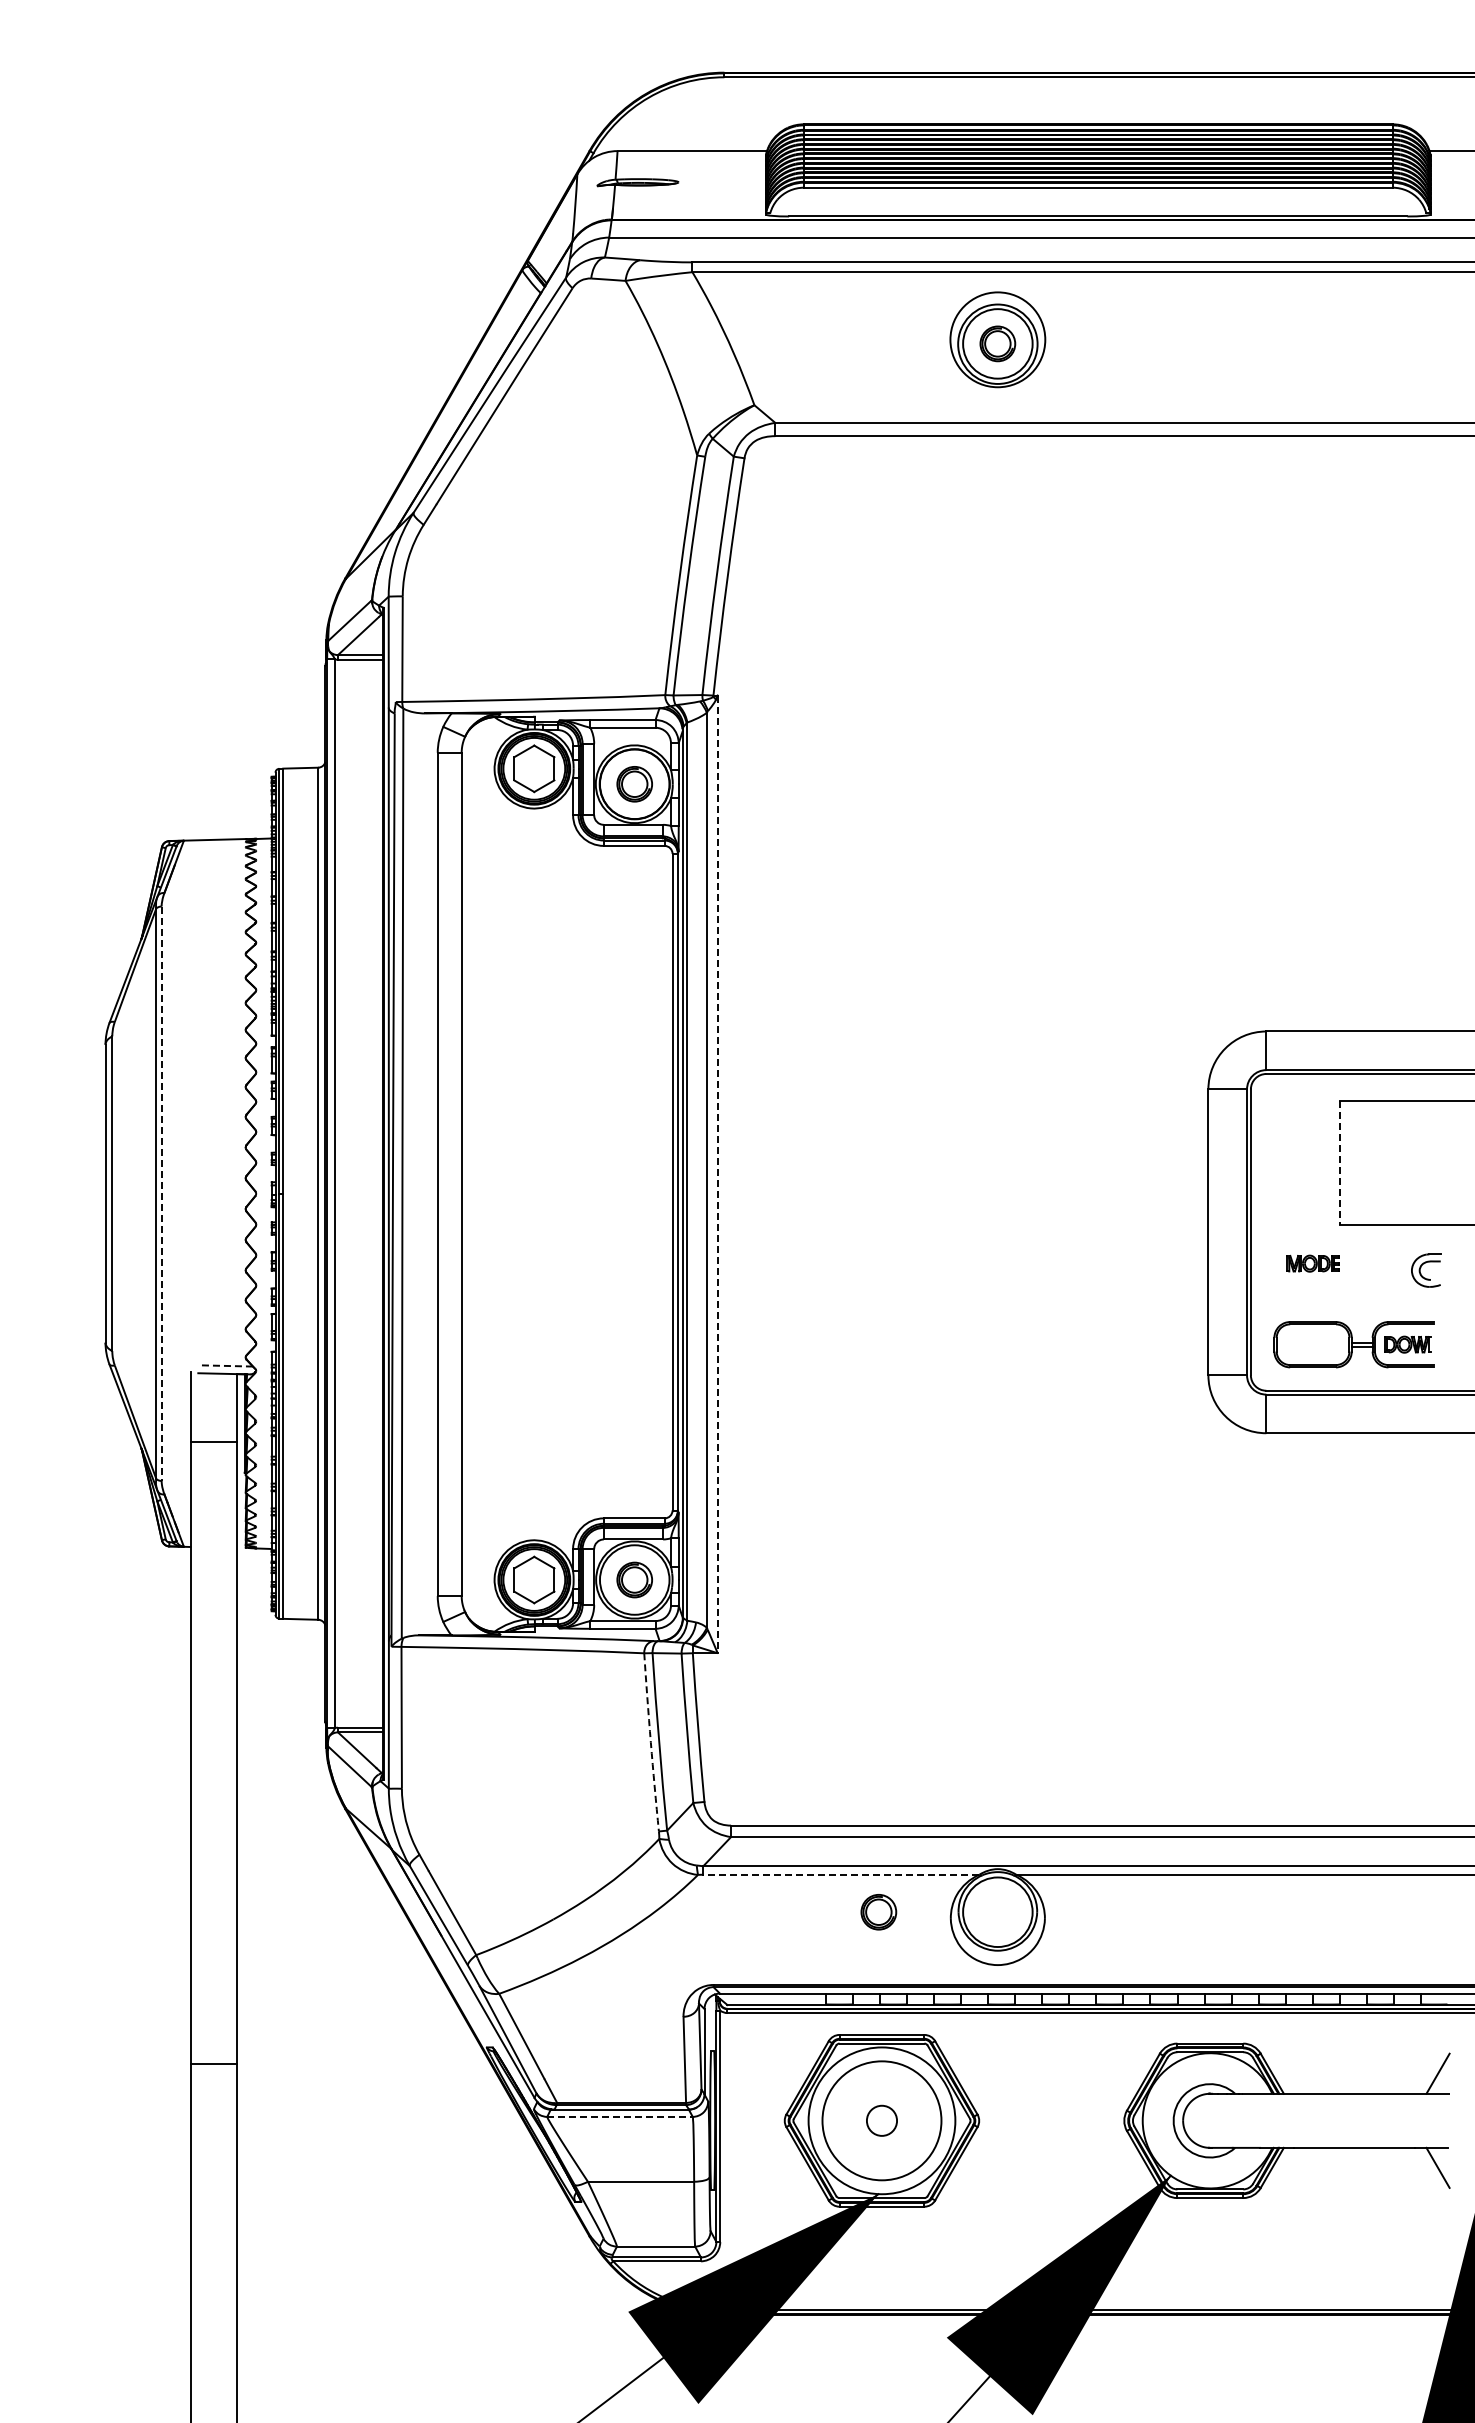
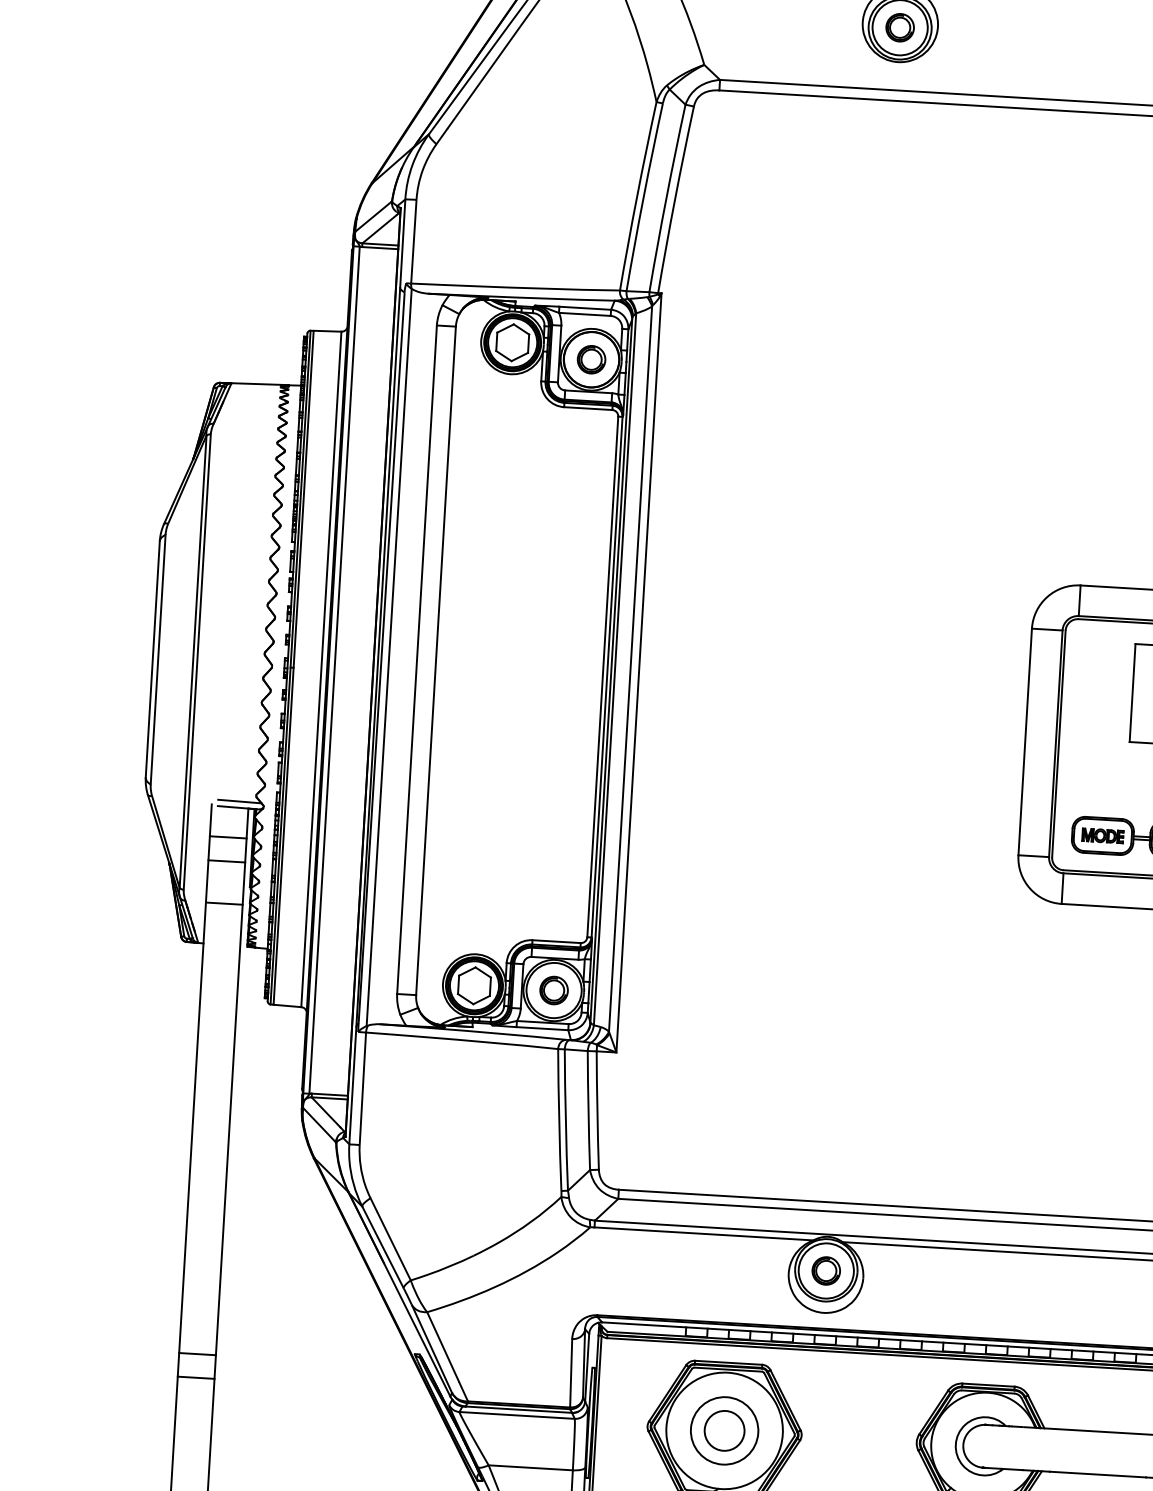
line: (1339, 1162) -> (1132, 692), dashed -> solid
line: (717, 1174) -> (638, 672), dashed -> solid
line: (161, 1194) -> (197, 662), dashed -> solid
part: (1312, 1263) -> (1102, 835), moved
line: (225, 1365) -> (239, 801), dashed -> solid
line: (213, 1411) -> (228, 837), added
line: (213, 1495) -> (224, 903), added
arc: (650, 1742) -> (558, 1120), dashed -> solid
line: (840, 1874) -> (703, 1233), dashed -> solid
part: (878, 1912) -> (826, 1271), moved
line: (213, 2093) -> (195, 1377), added
line: (620, 2116) -> (517, 1415), dashed -> solid
circle: (881, 2120) -> (724, 1430), size x0.71
circle: (881, 2120) -> (724, 1430), size x1.67

